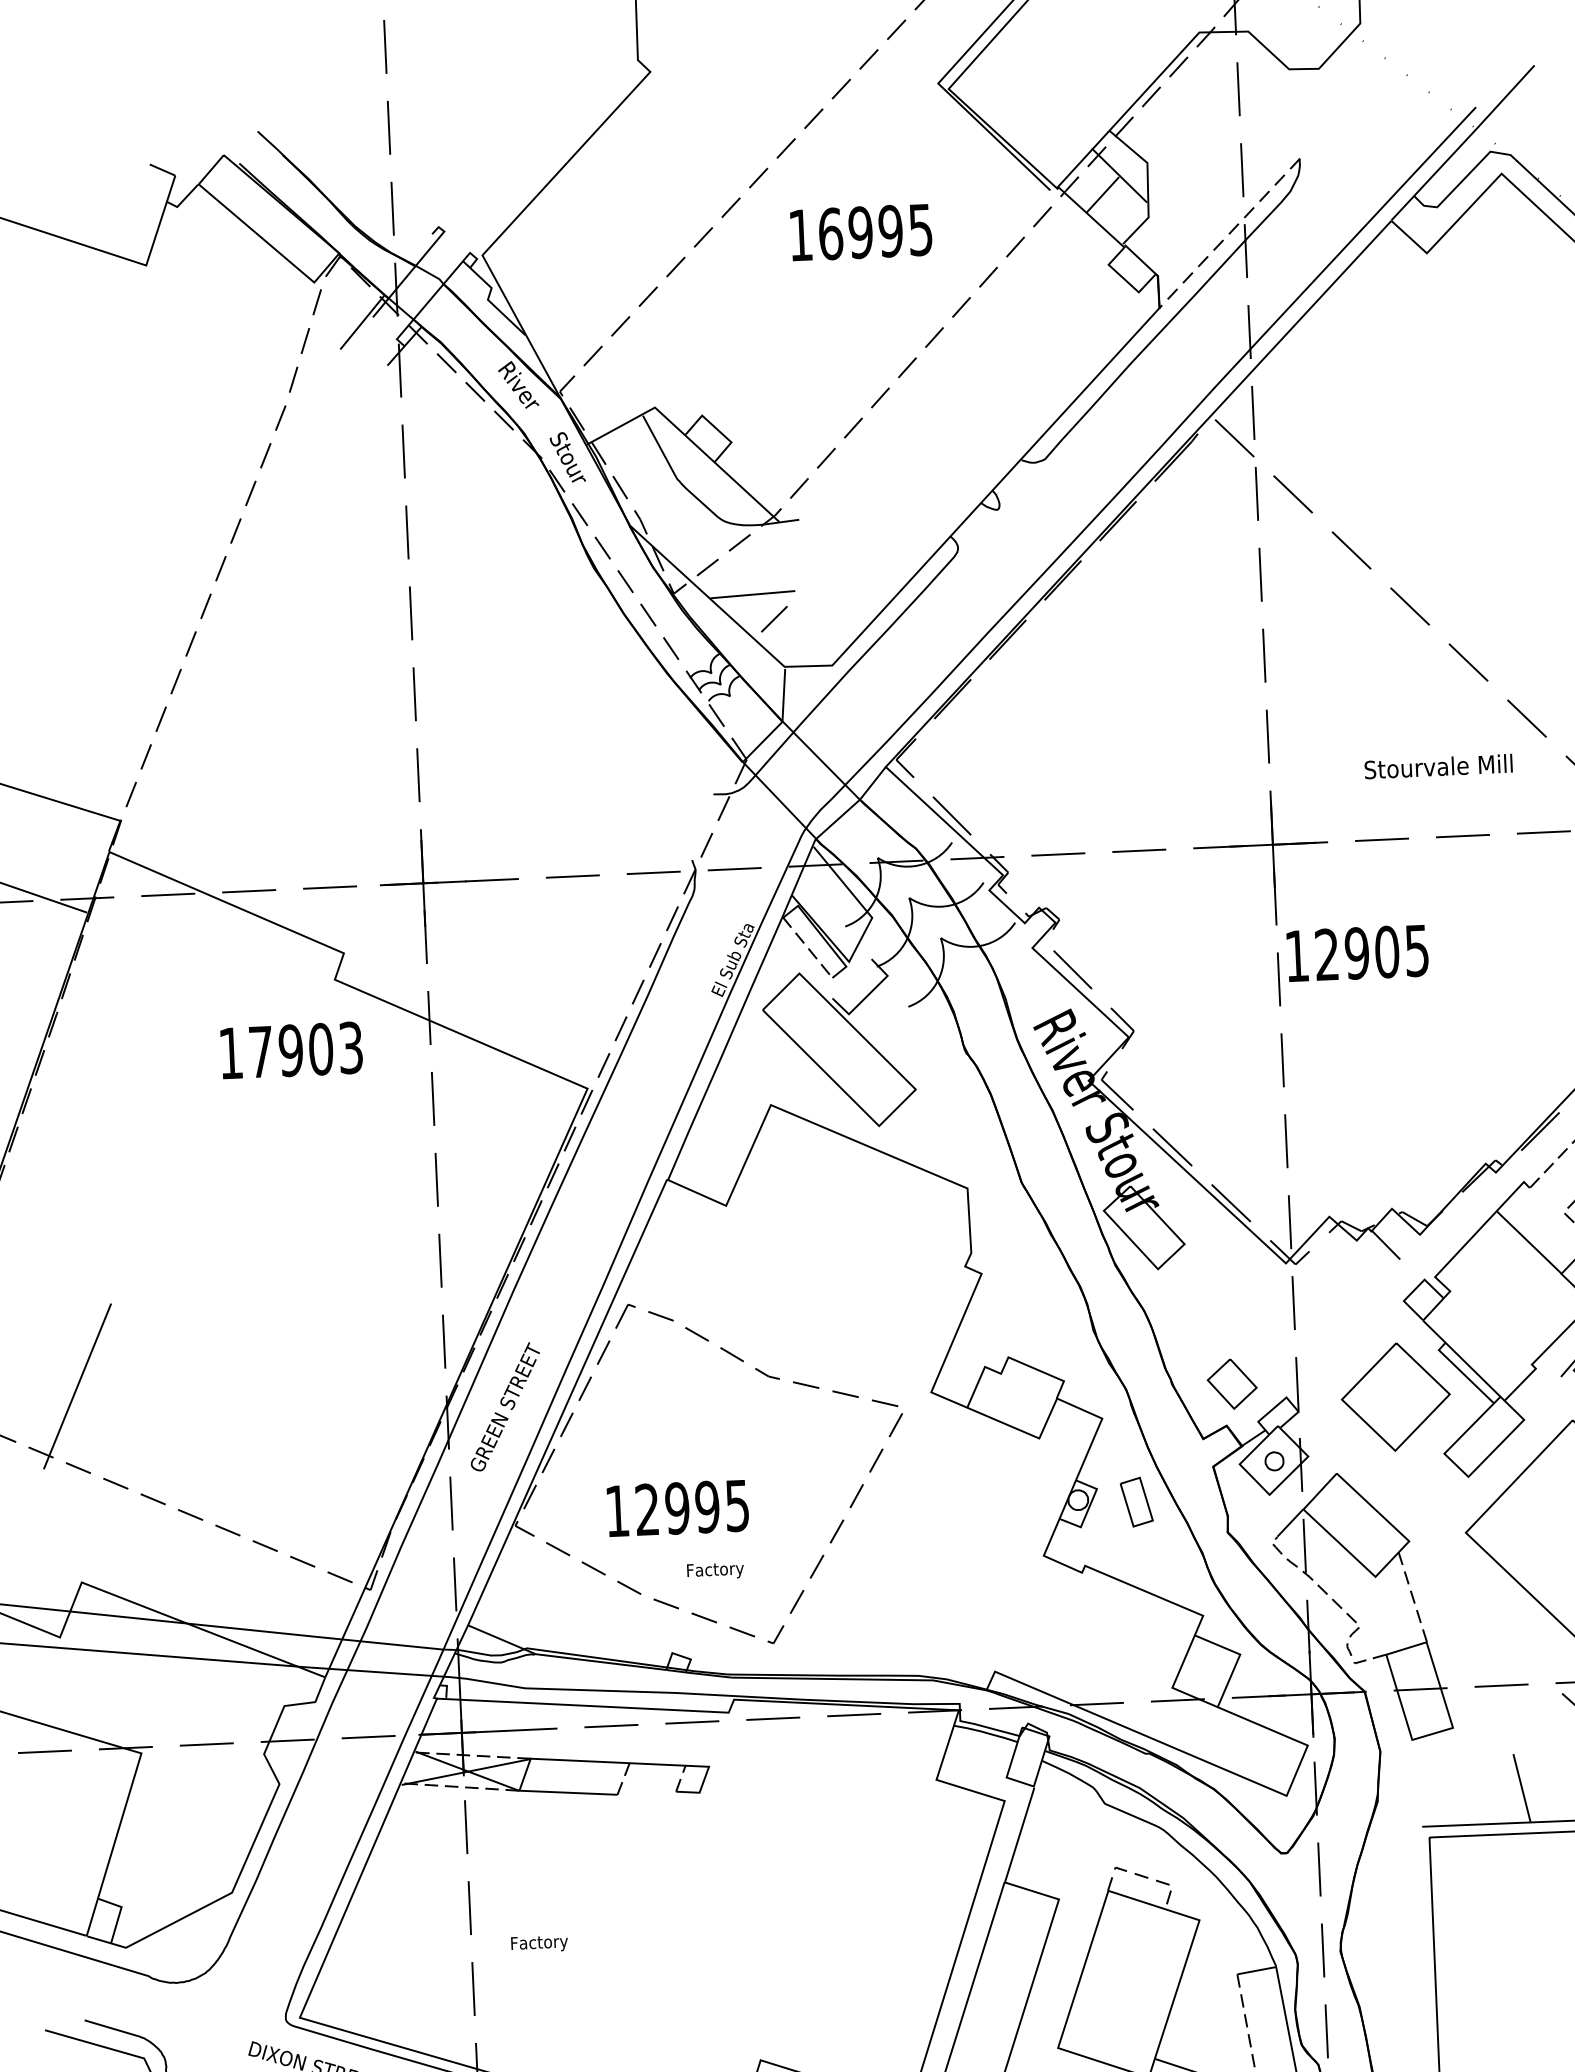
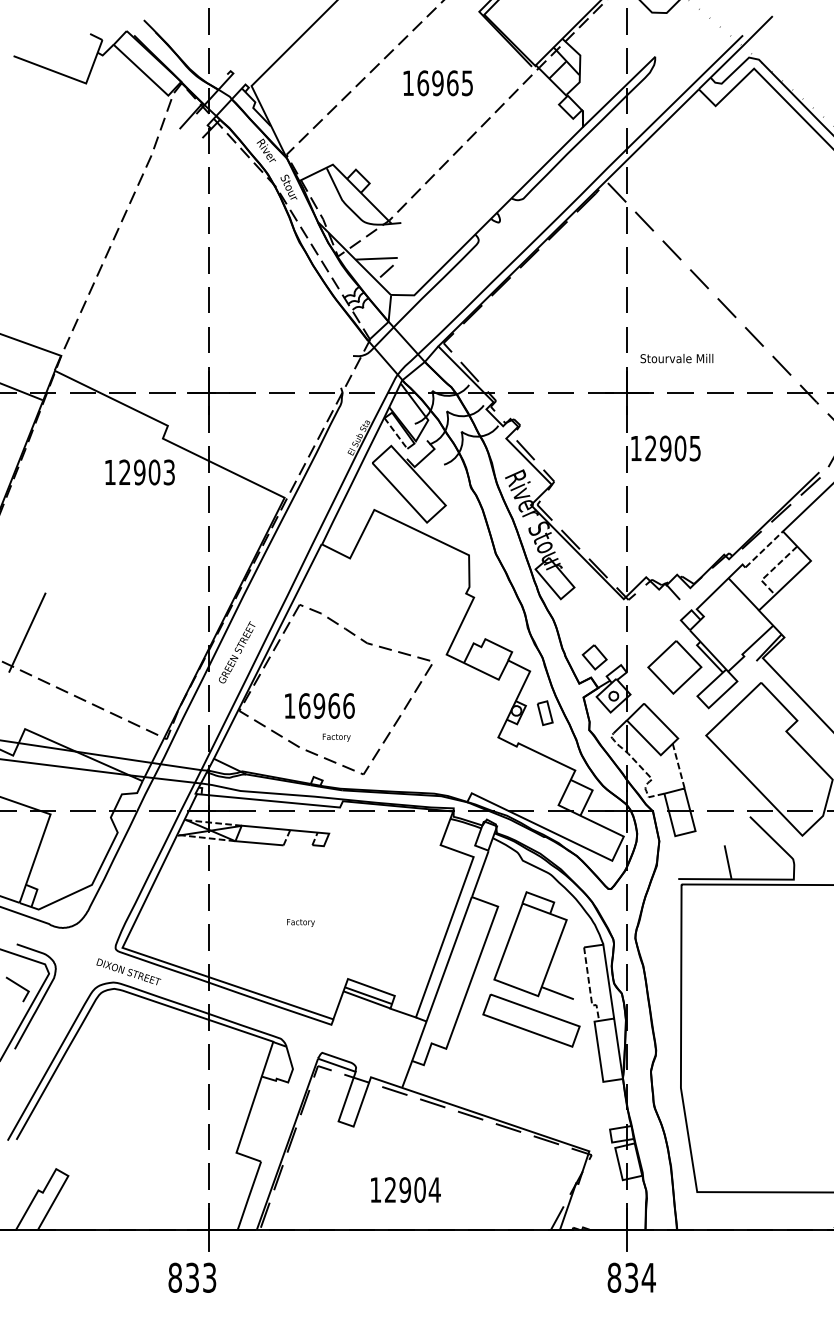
text: (890, 231) -> (452, 83), 16995 -> 16965
line: (1228, 234) -> (618, 92), dashed -> solid
text: (1437, 766) -> (676, 358), moved
text: (259, 1050) -> (124, 471), 17903 -> 12903
text: (691, 1506) -> (326, 705), 12995 -> 16966
line: (1144, 1876) -> (540, 897), dashed -> solid
text: (538, 1943) -> (300, 922), moved

